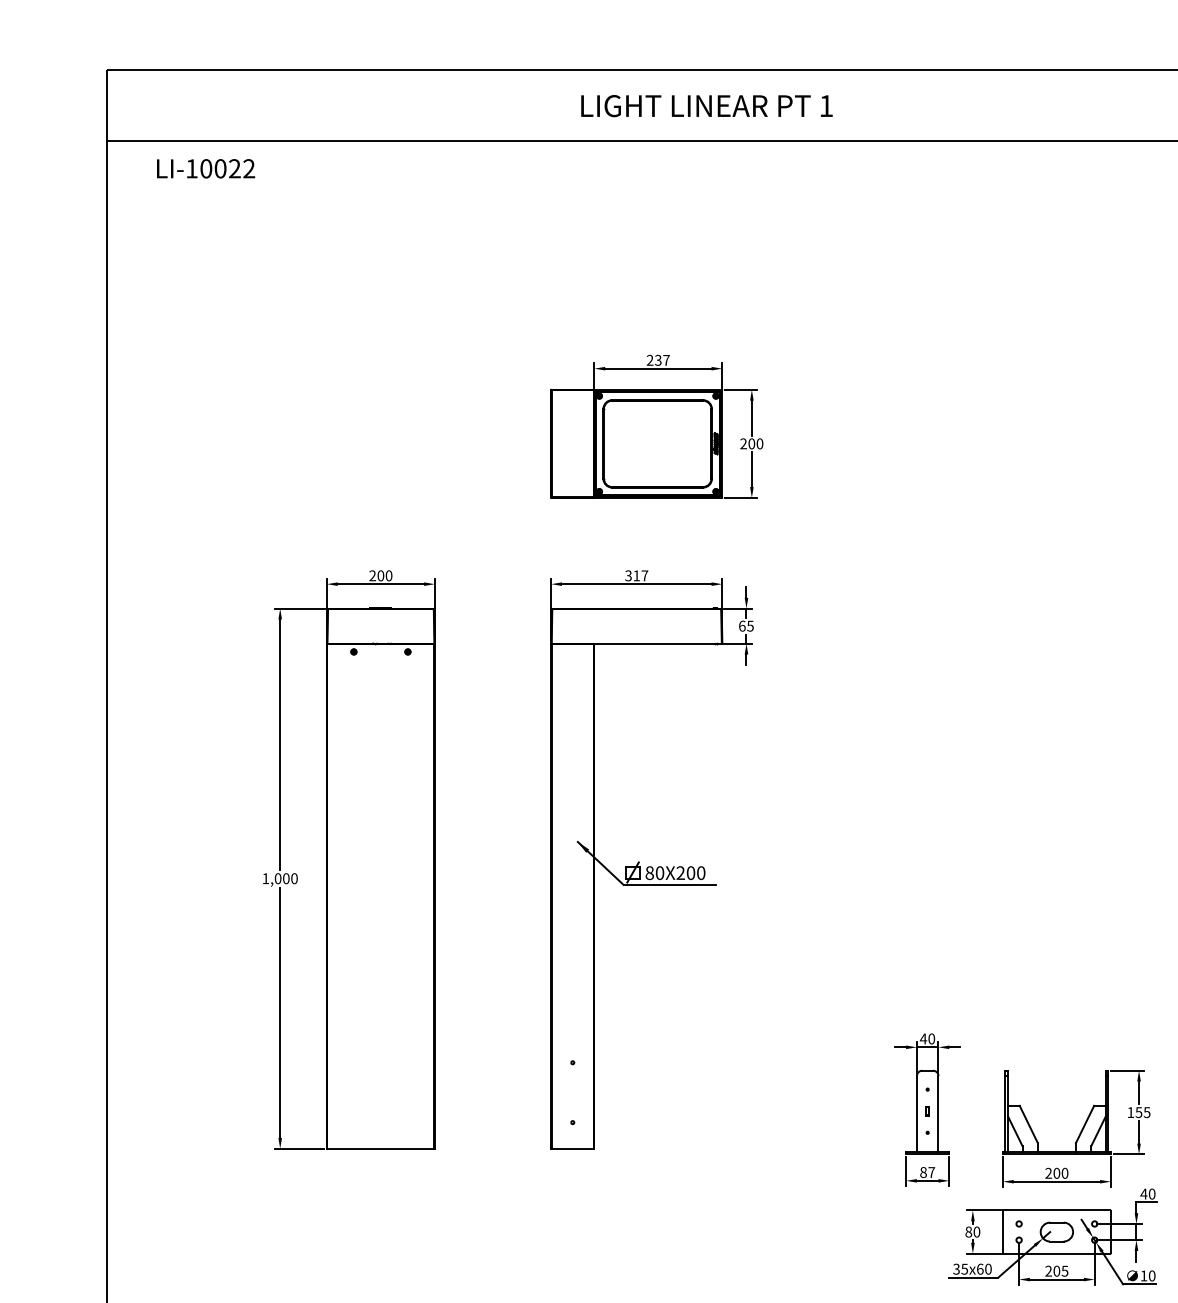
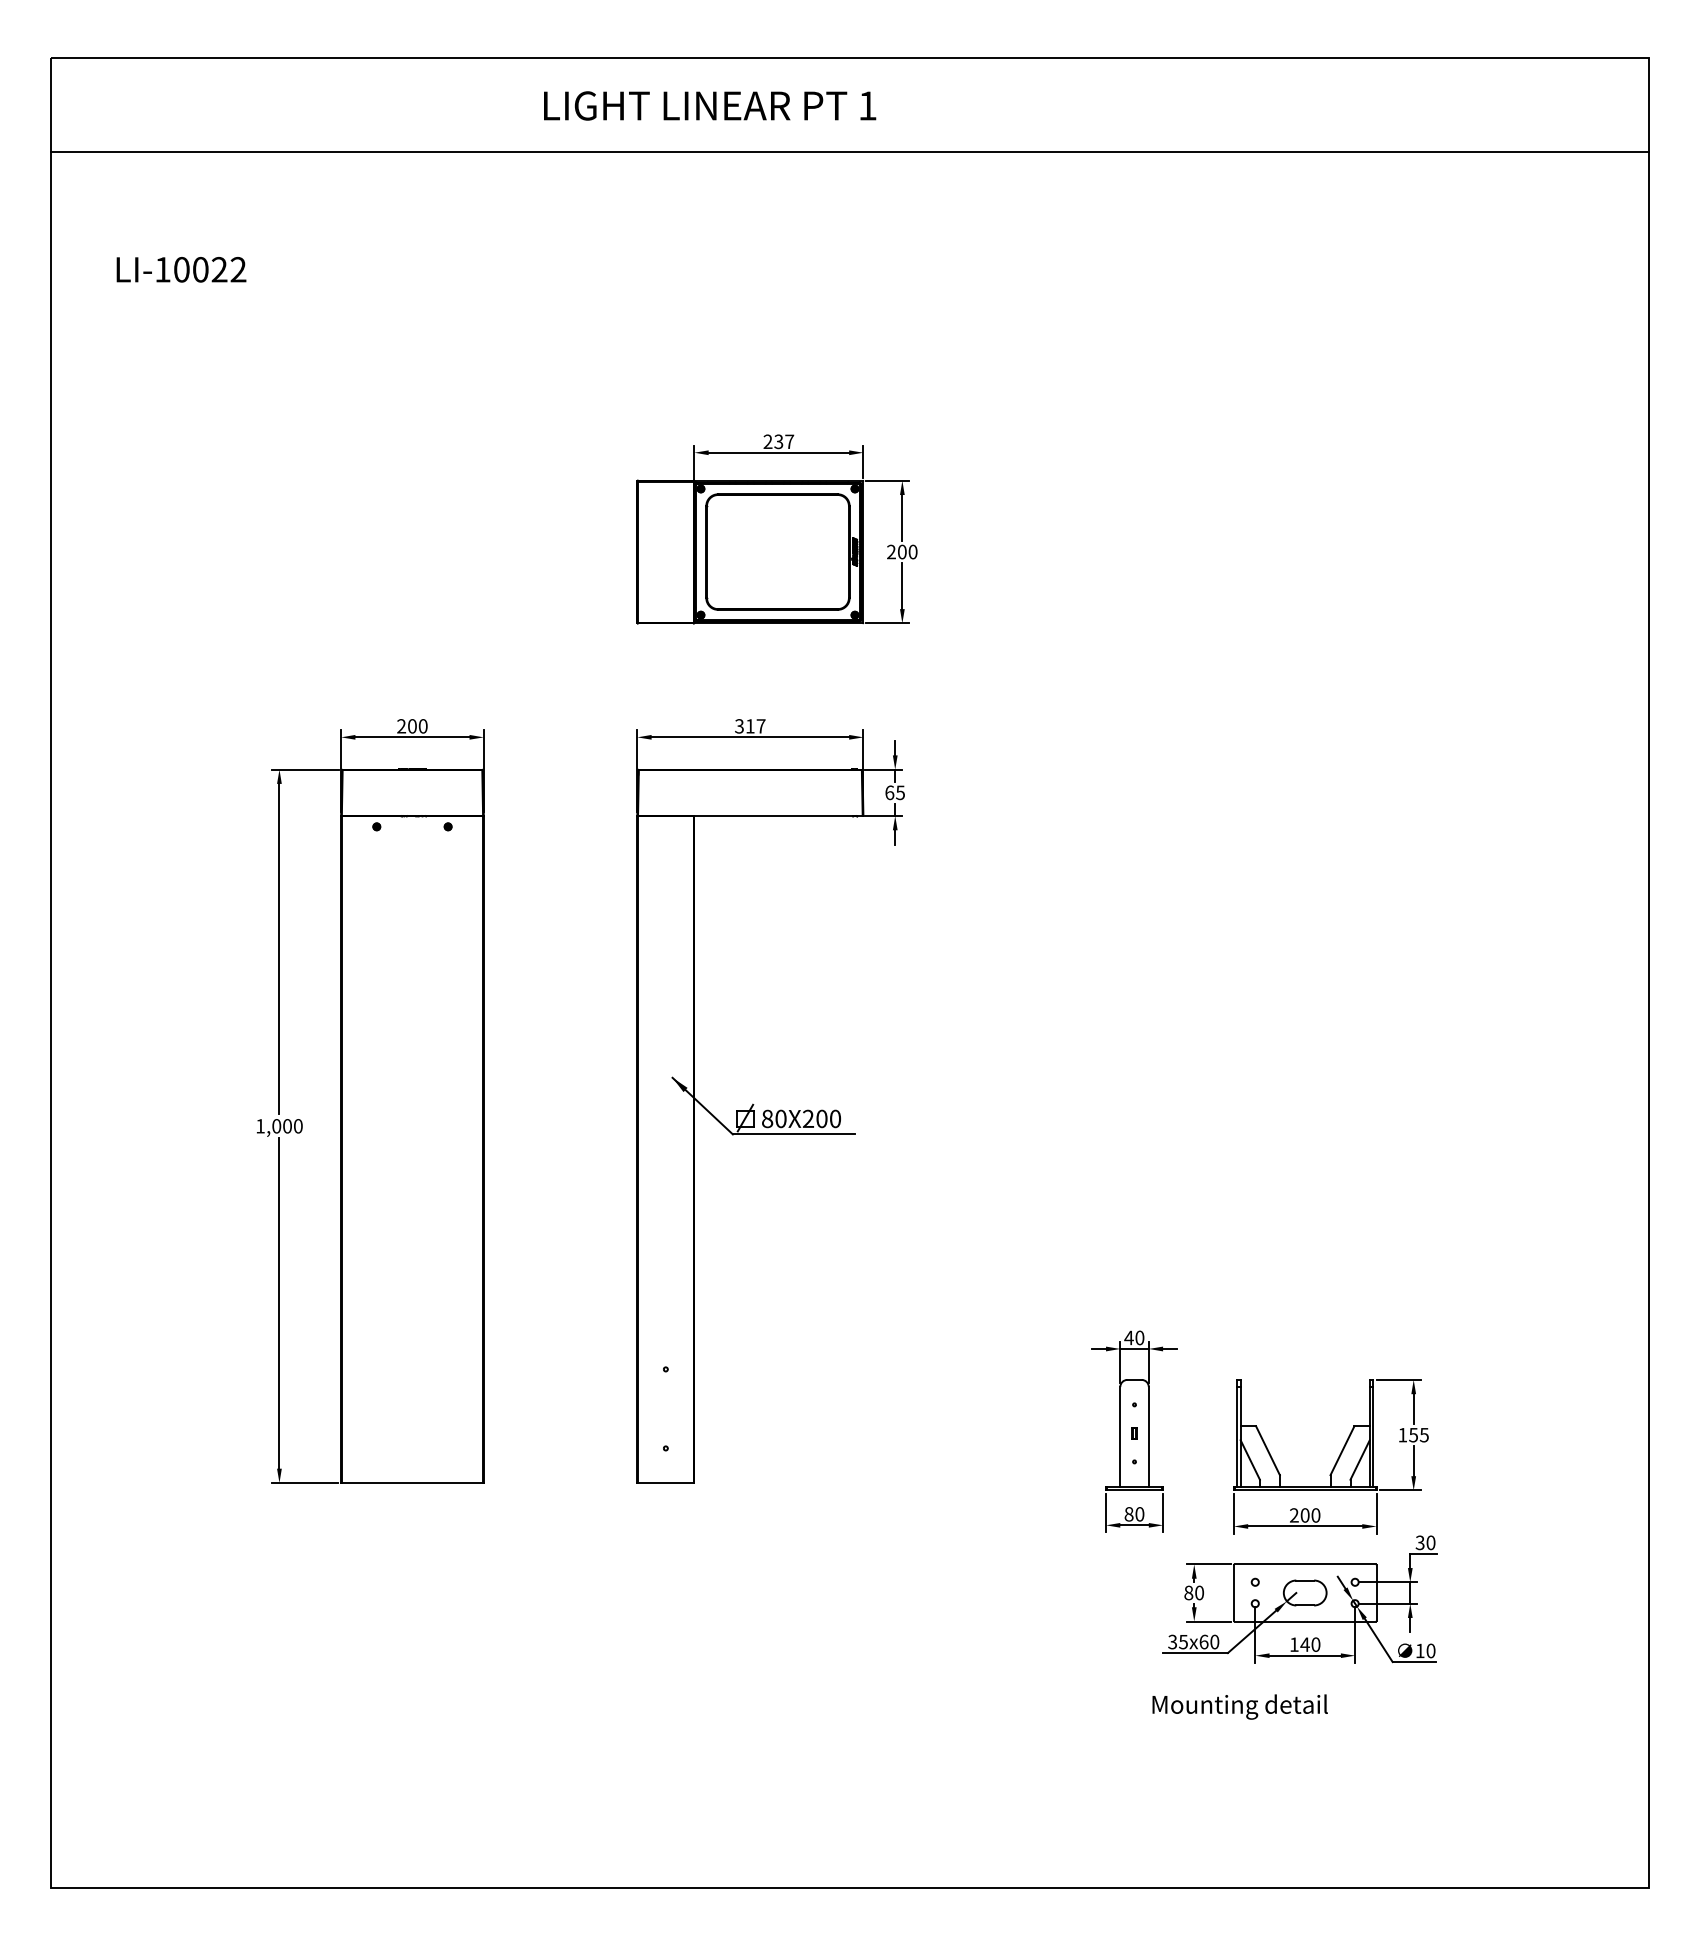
text: (707, 105) -> (710, 105), moved
text: (206, 168) -> (181, 269), moved
text: (931, 1172) -> (1139, 1514), 87 -> 80
text: (1143, 1193) -> (1419, 1542), 40 -> 30
text: (1057, 1271) -> (1305, 1644), 205 -> 140

